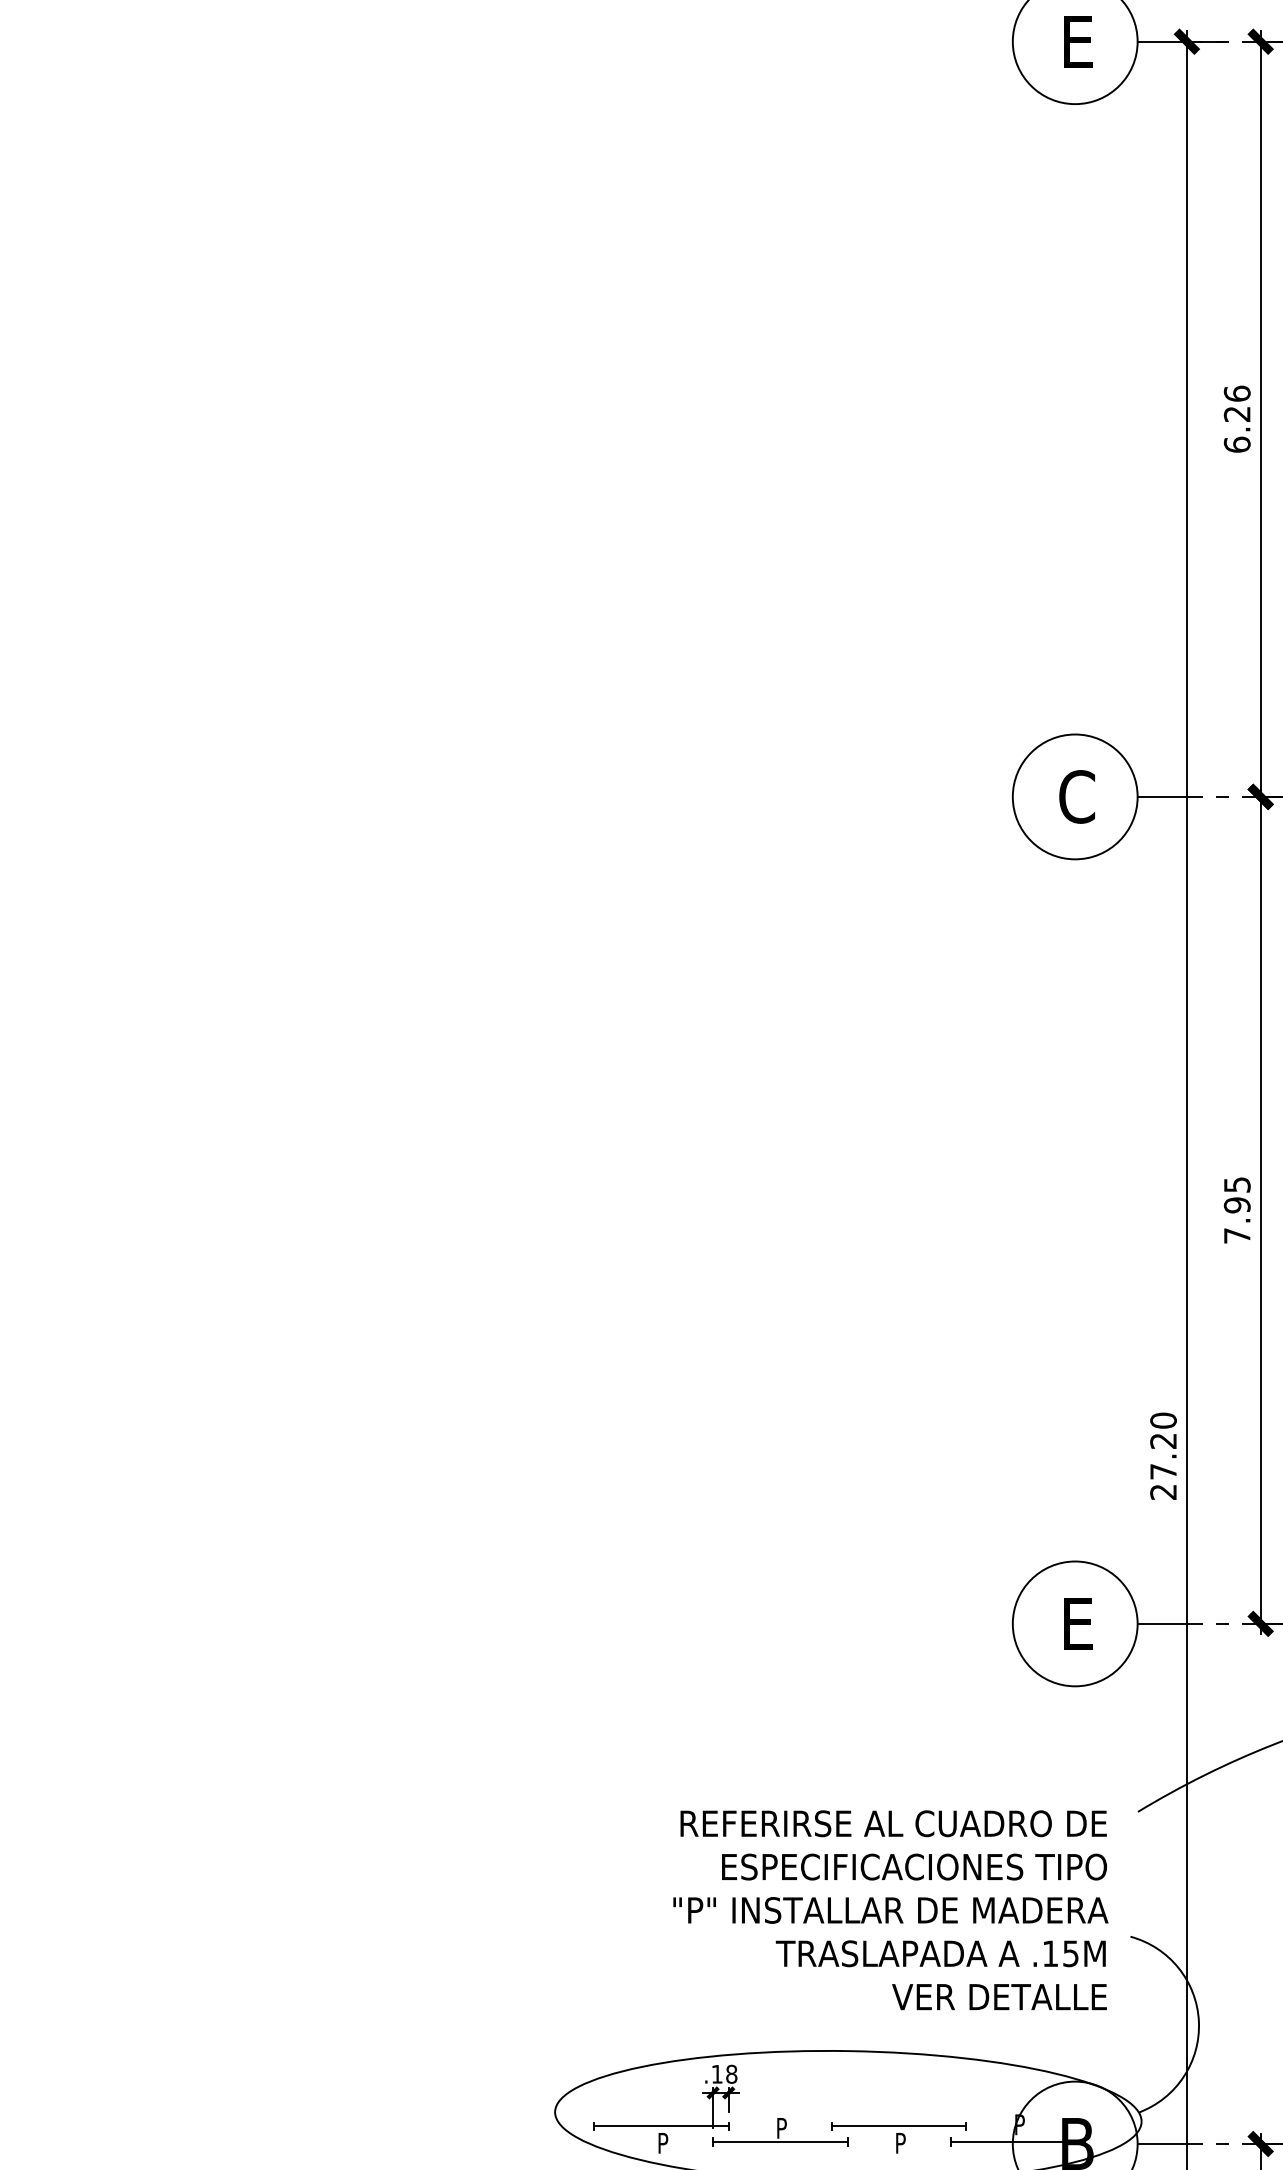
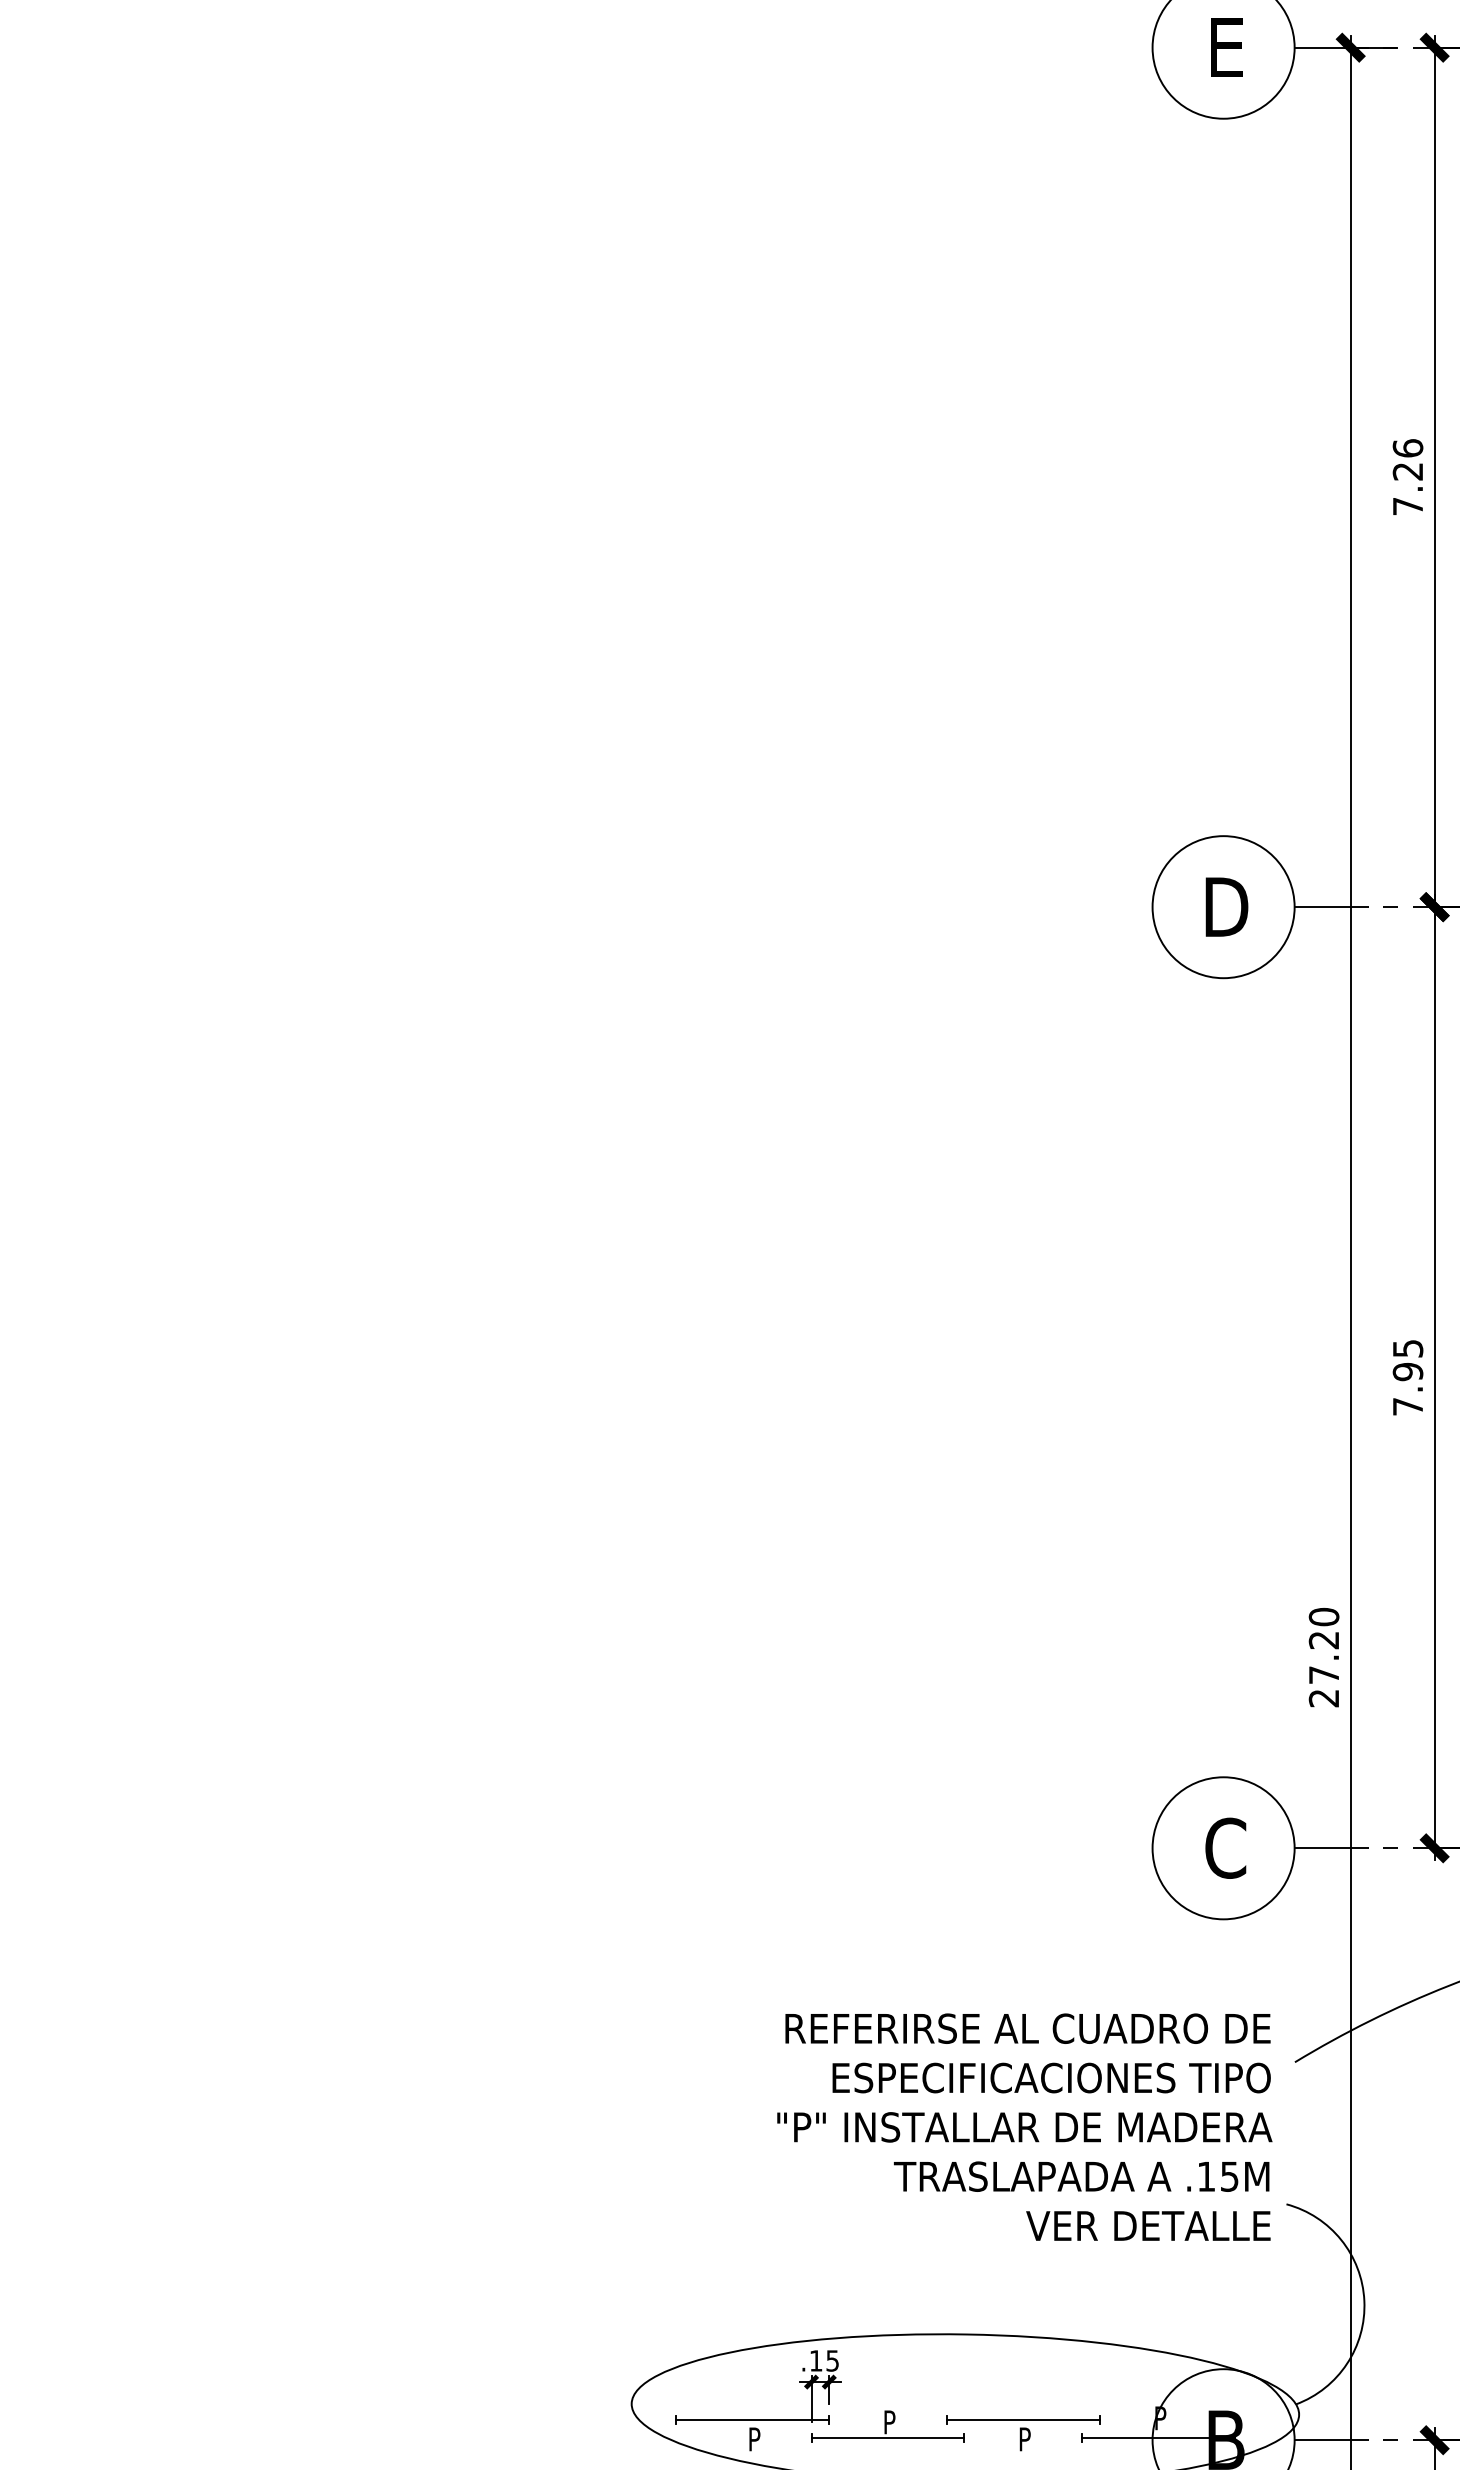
text: (1236, 444) -> (1407, 506), 6.26 -> 7.26
text: (1077, 796) -> (1226, 906), C -> D
text: (1076, 1623) -> (1225, 1847), E -> C
text: (890, 1909) -> (1024, 2126), moved
text: (731, 2073) -> (832, 2360), .18 -> .15

